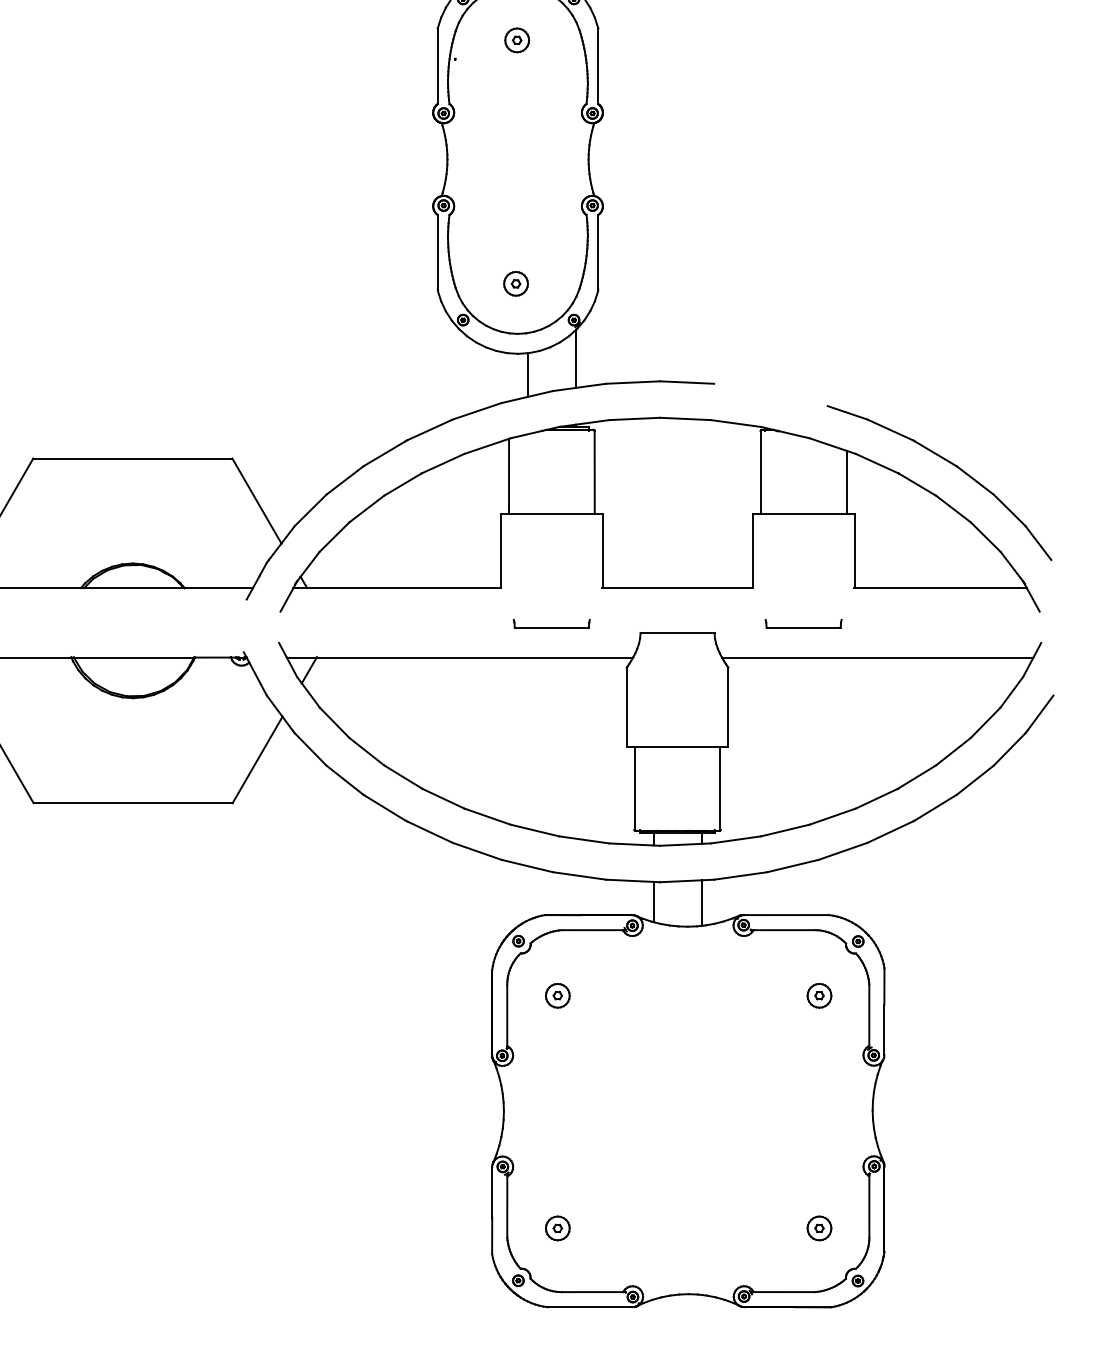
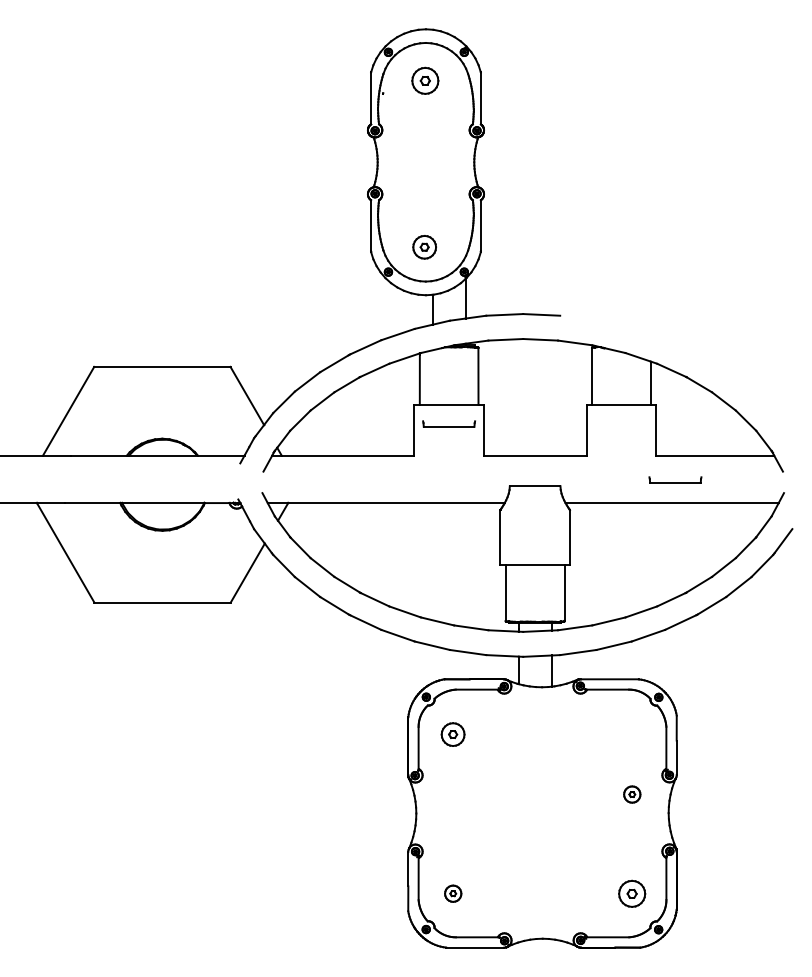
part: (517, 40) -> (425, 80), size x1.6
part: (515, 284) -> (424, 247), size x1.4
part: (951, 465) -> (722, 371), removed
part: (550, 623) -> (448, 423), moved
part: (803, 623) -> (675, 479), moved
part: (558, 995) -> (453, 734), size x1.4
part: (819, 995) -> (632, 794), moved
part: (819, 1228) -> (632, 893), size x1.6

